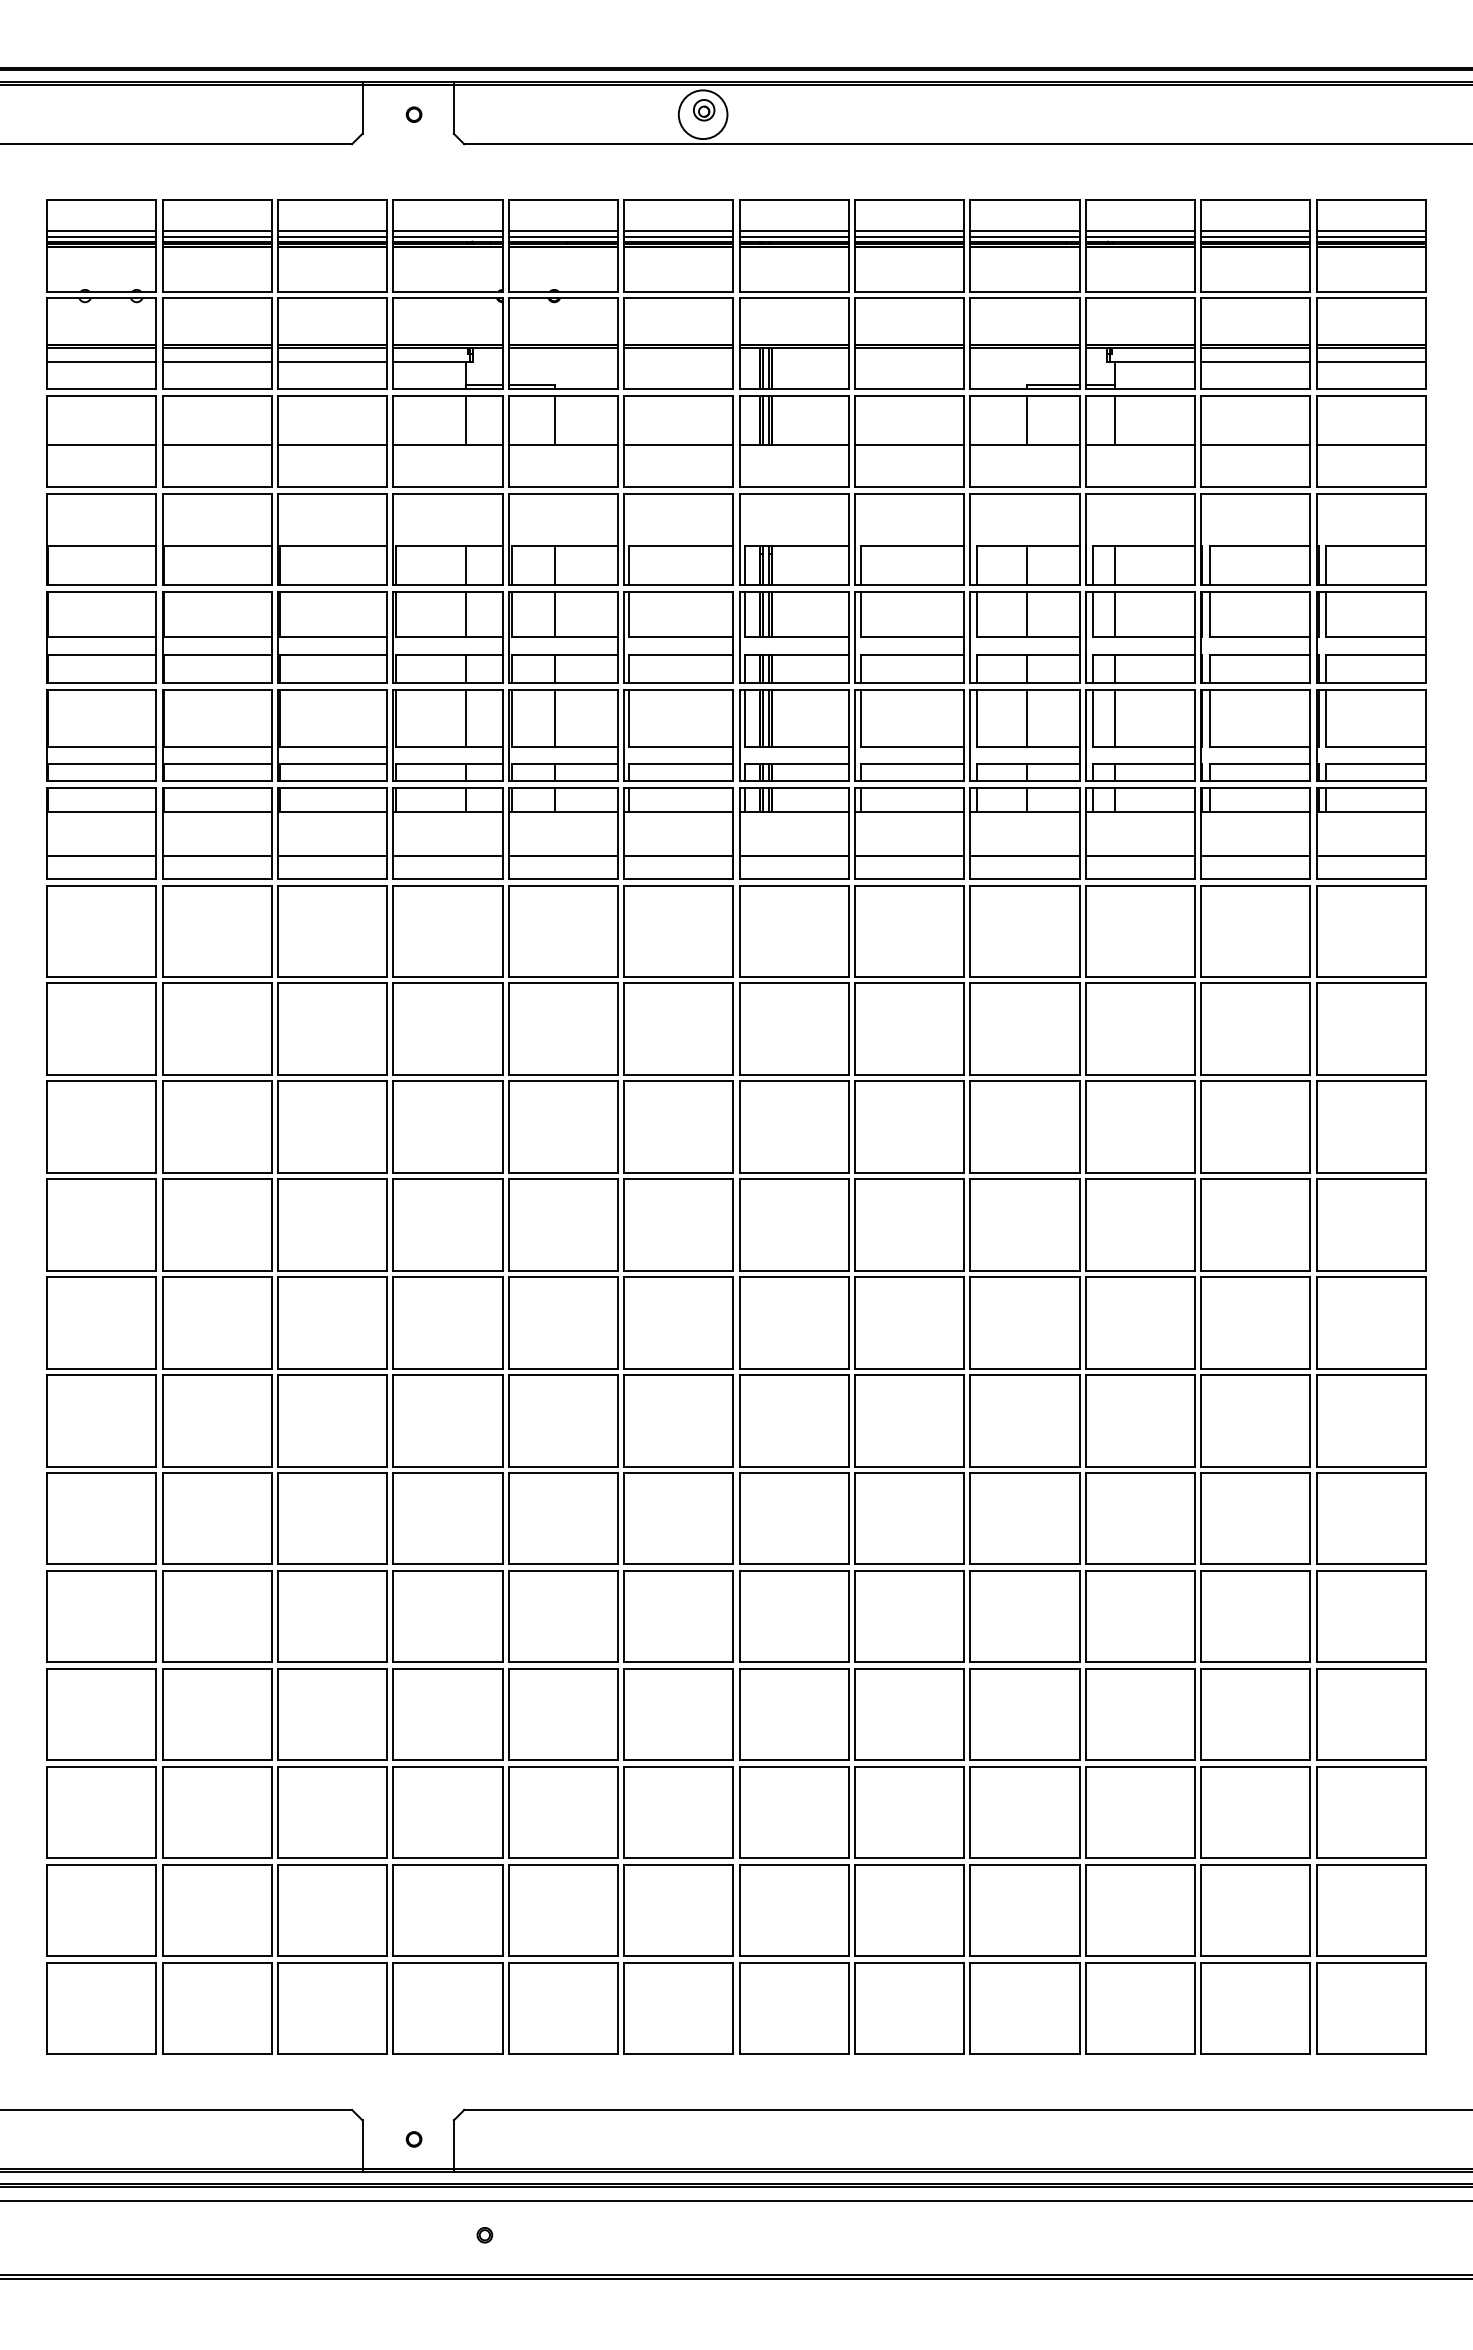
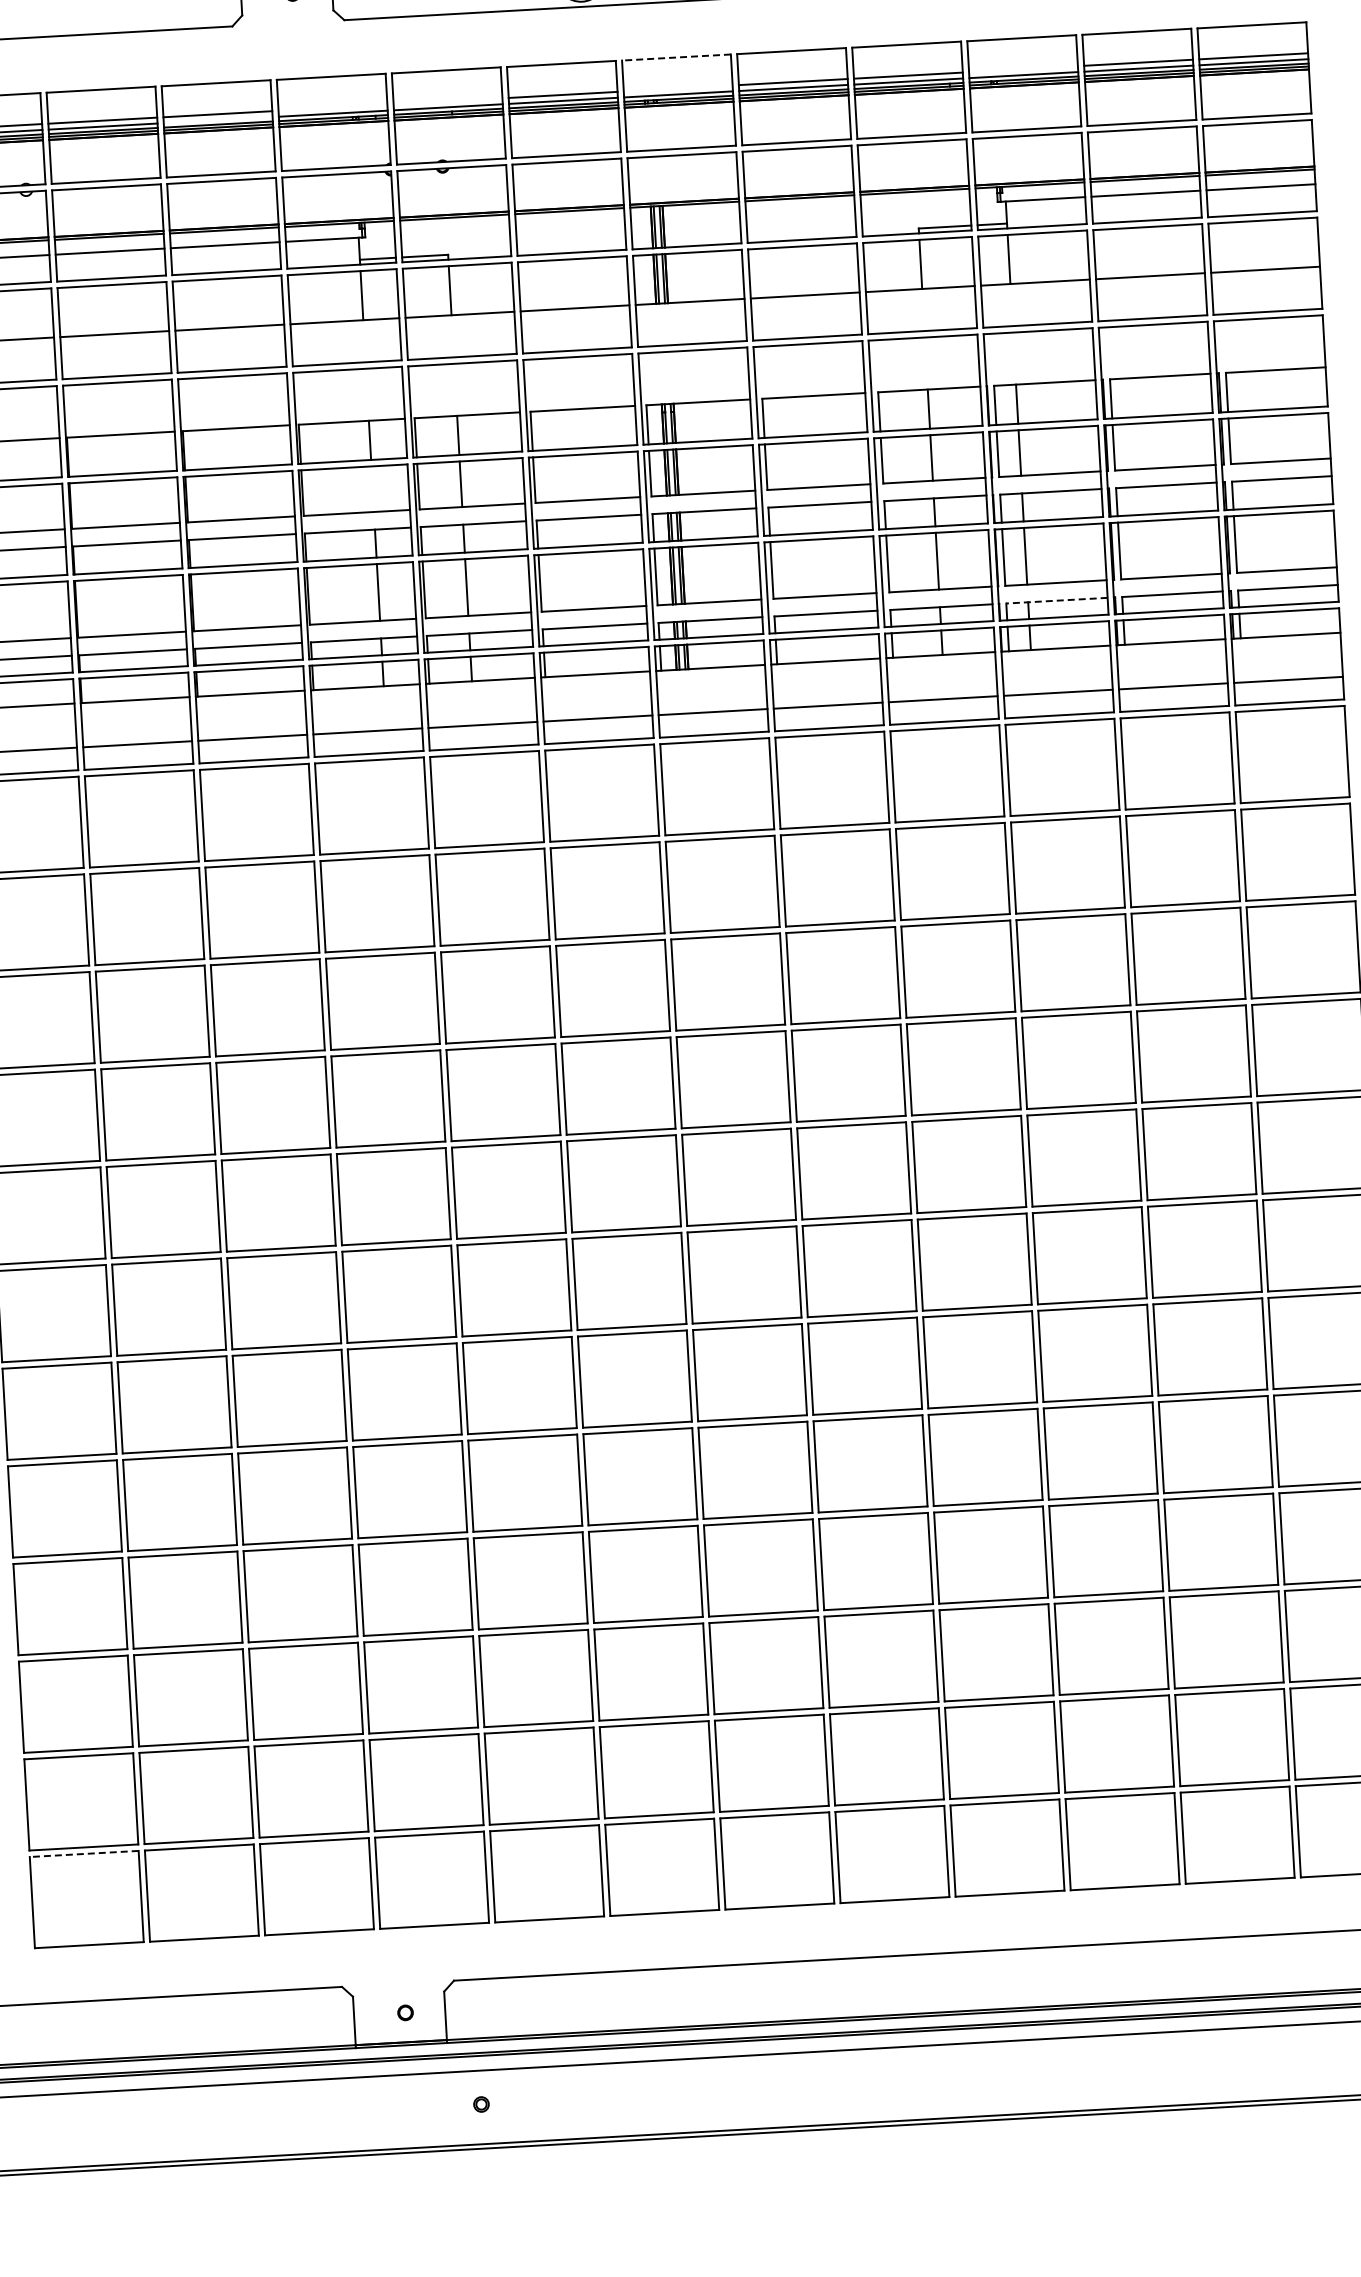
line: (794, 200) -> (676, 57), solid -> dashed
line: (447, 231) -> (332, 108), removed
line: (562, 231) -> (447, 101), removed
line: (793, 231) -> (677, 88), removed
line: (1139, 231) -> (1022, 69), removed
line: (332, 237) -> (218, 120), removed
line: (466, 614) -> (372, 489), removed
line: (1144, 764) -> (1057, 600), solid -> dashed
line: (101, 1962) -> (83, 1853), solid -> dashed

